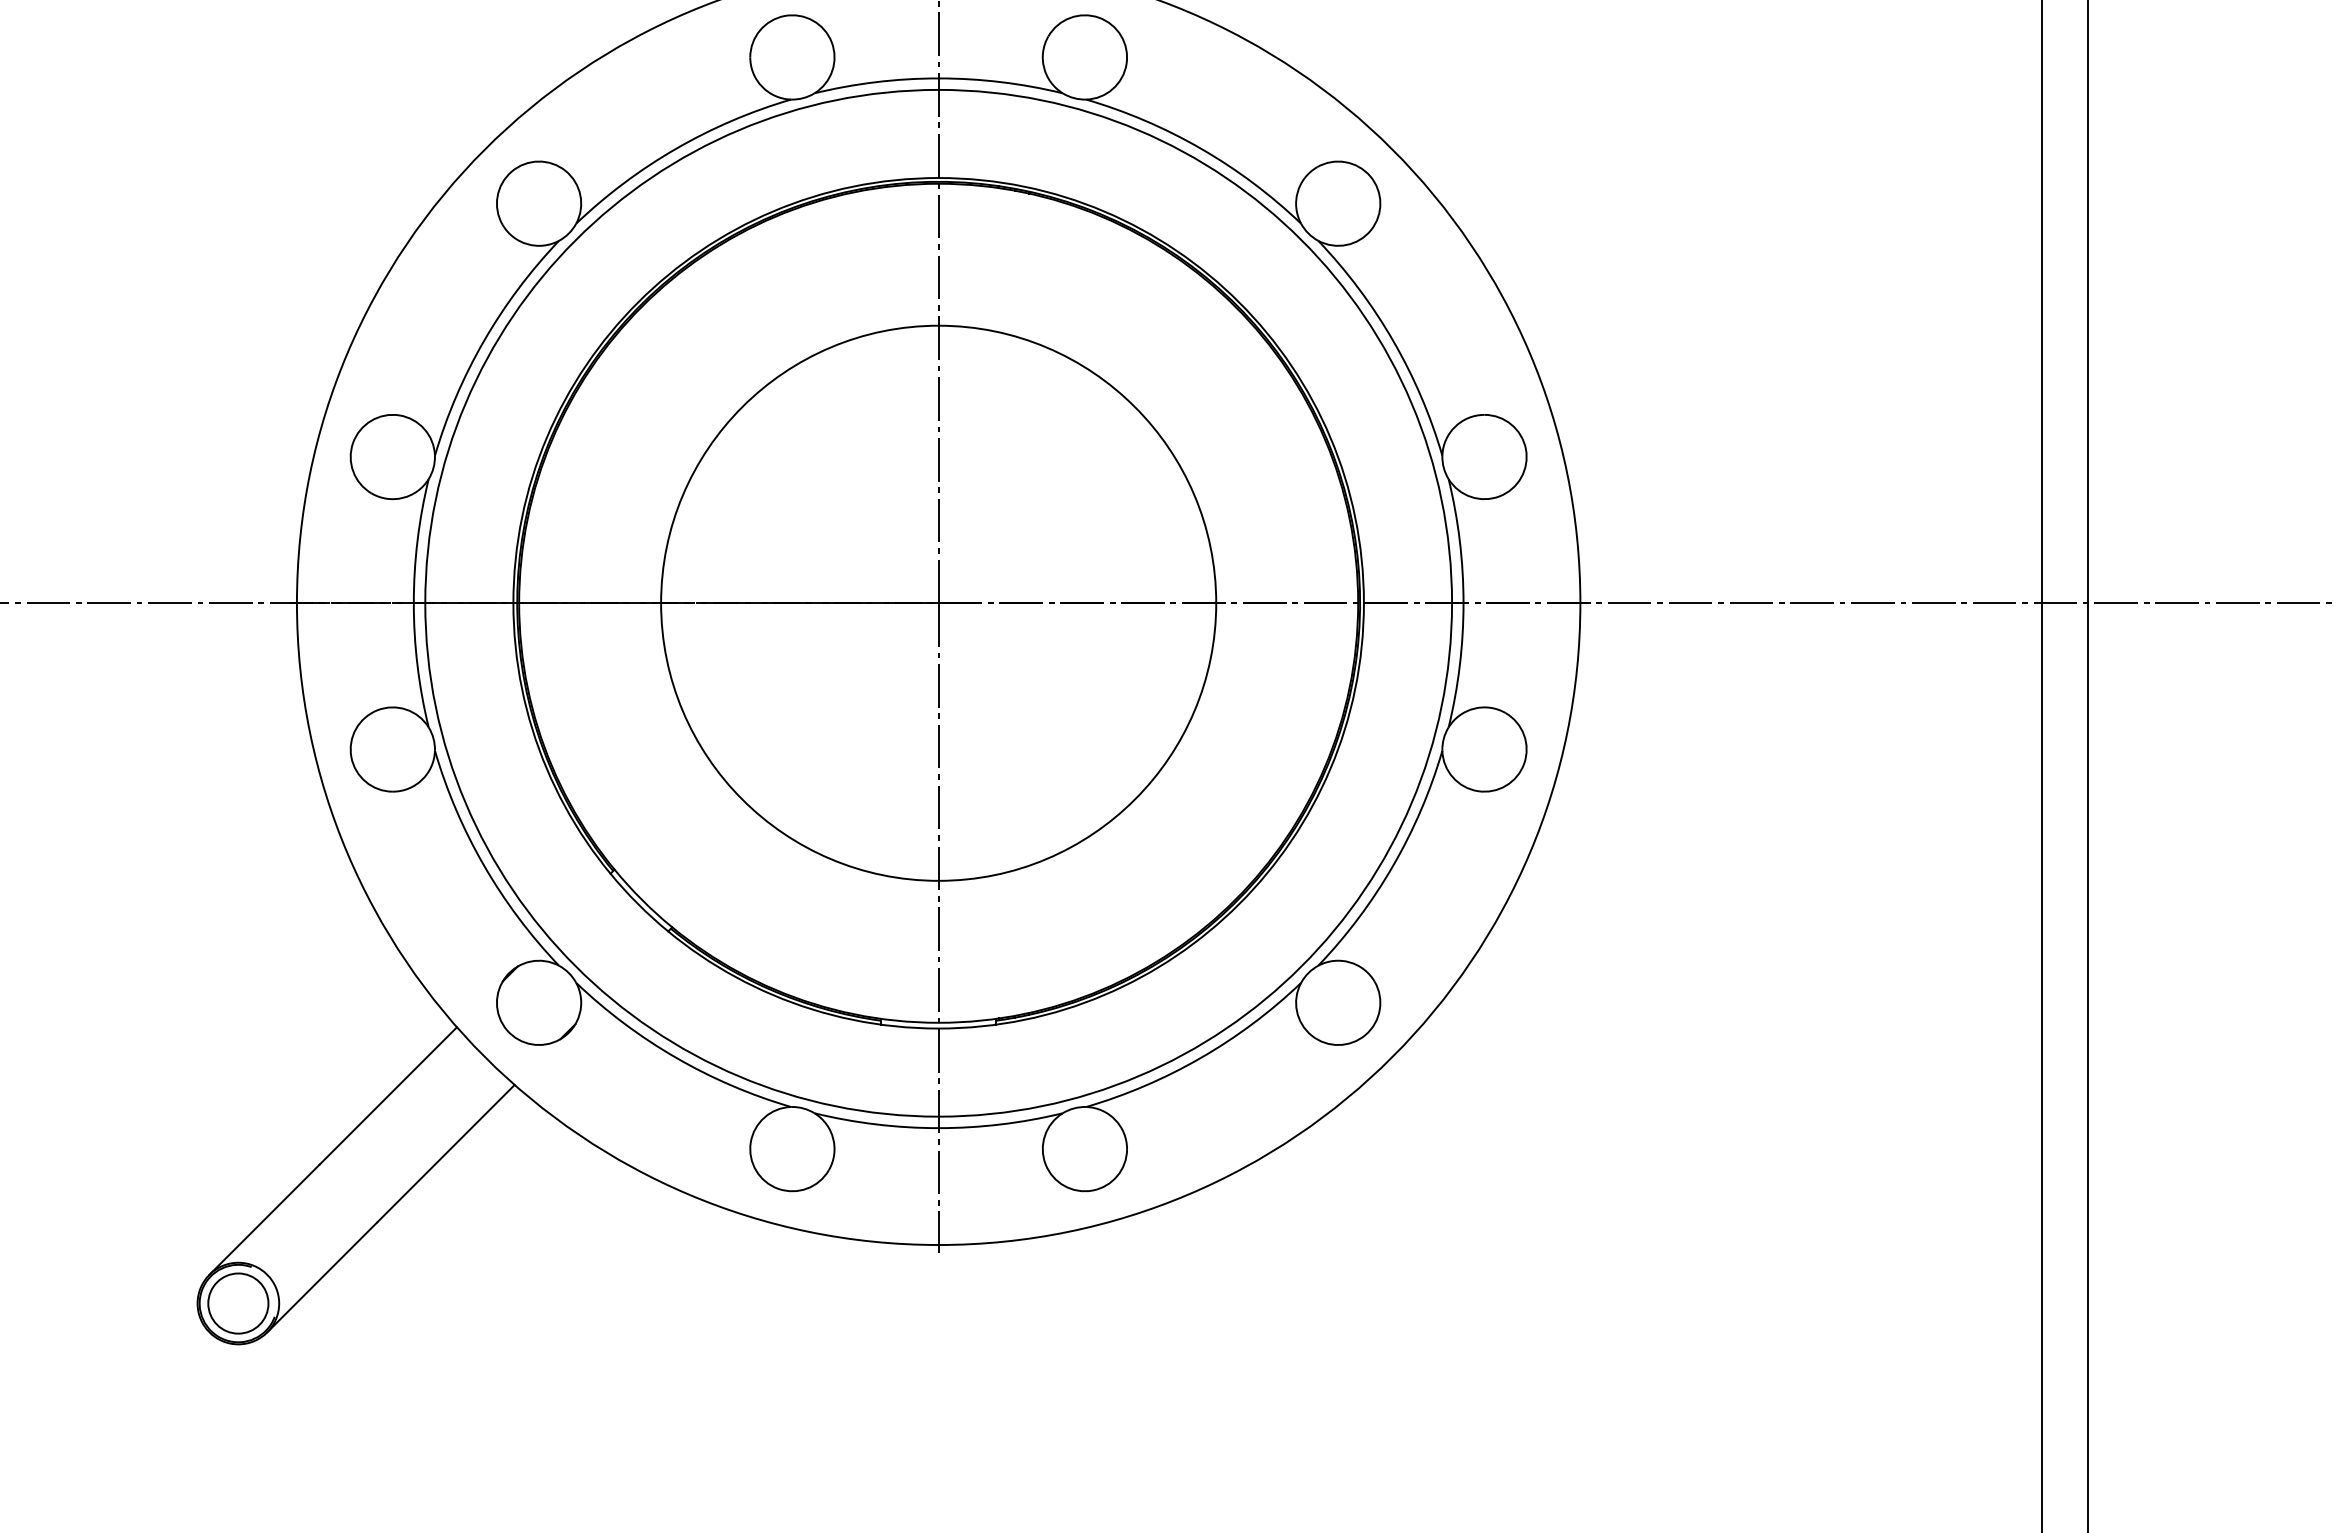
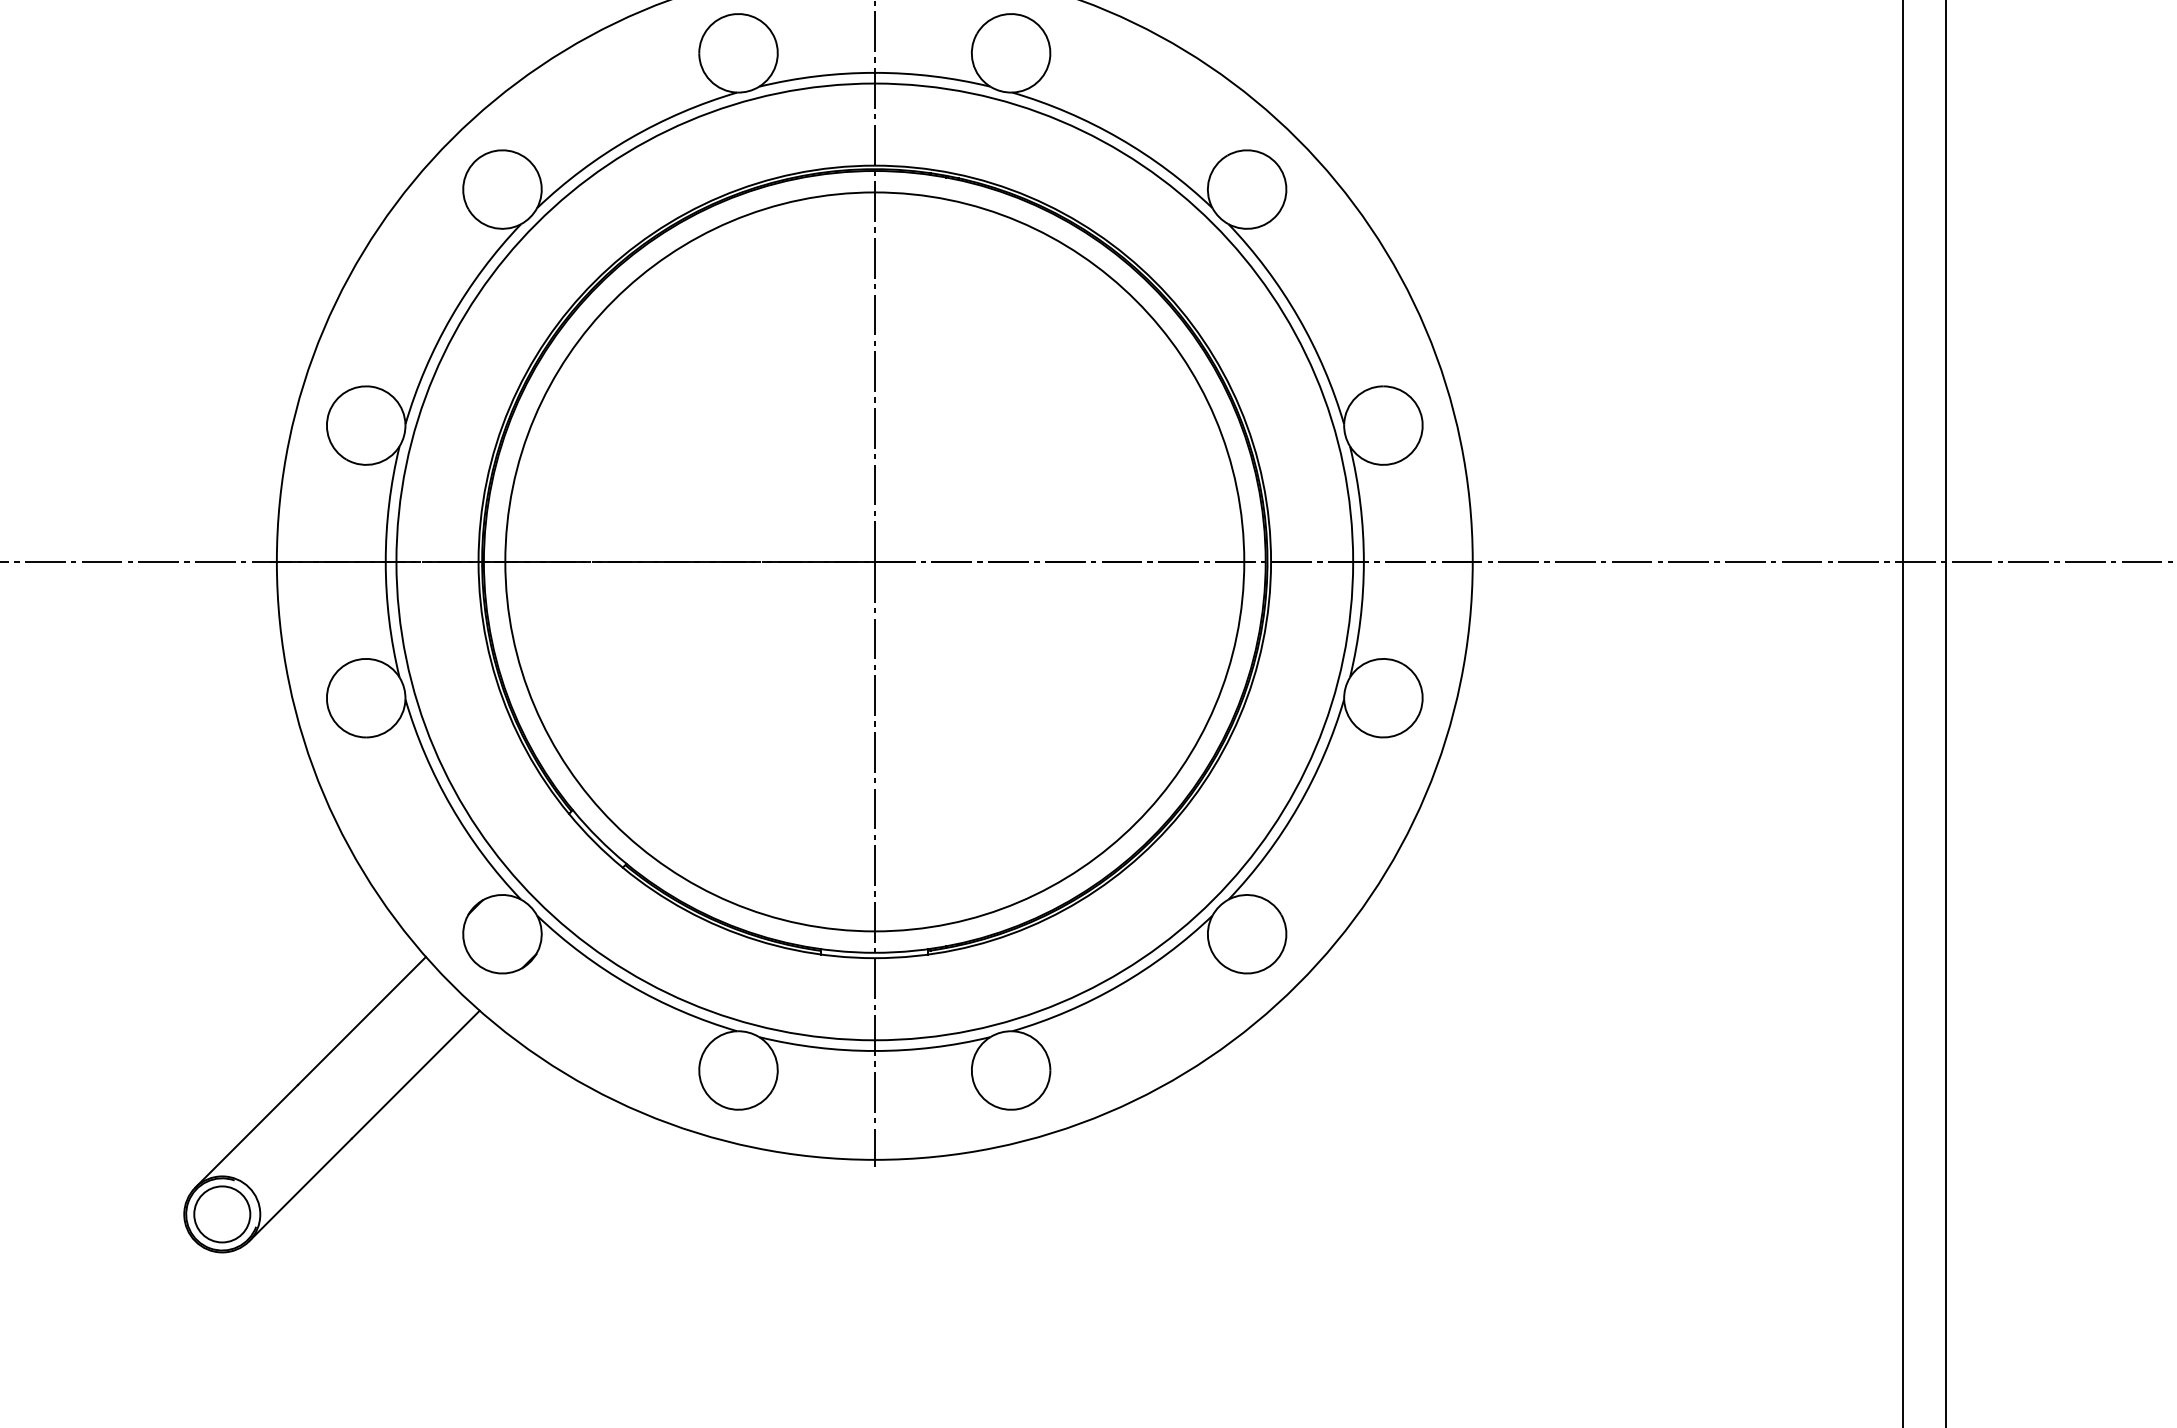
circle: (938, 602) -> (874, 561), size x1.43

